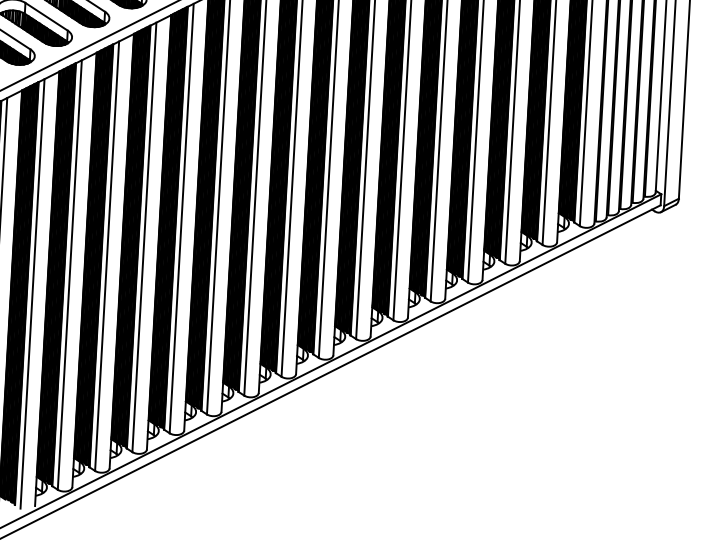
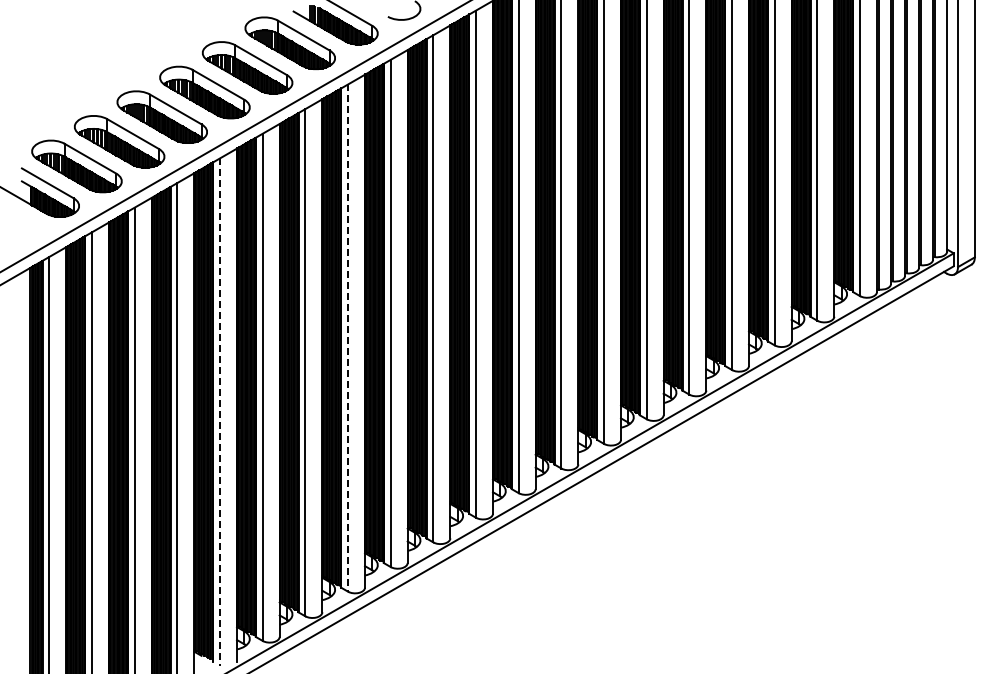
line: (144, 237) -> (348, 338), solid -> dashed
line: (32, 293) -> (220, 411), solid -> dashed

